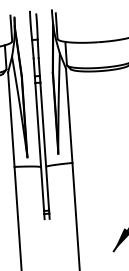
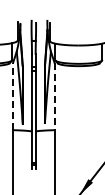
line: (69, 115) -> (54, 96), solid -> dashed
line: (11, 119) -> (13, 96), solid -> dashed

